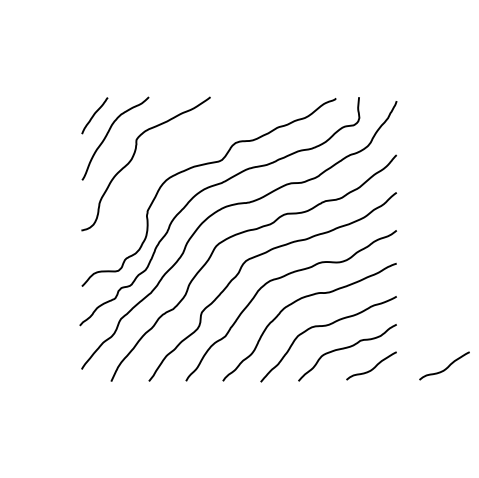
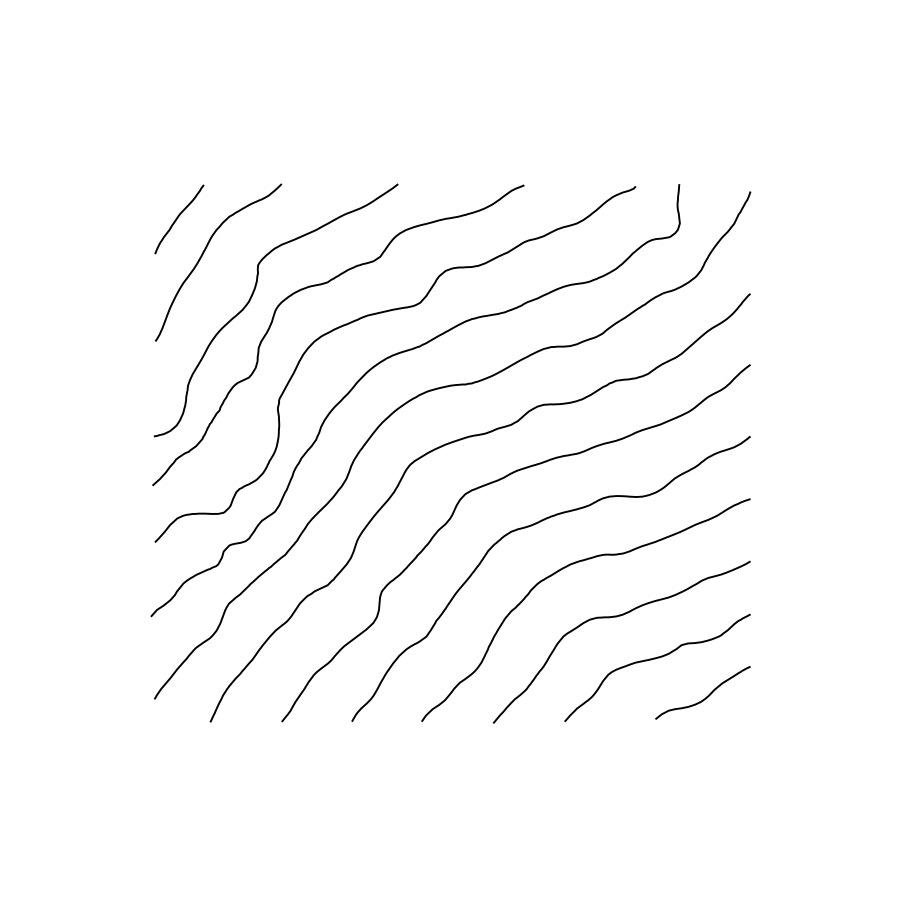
curve: (169, 151) -> (320, 286), added
curve: (446, 367) -> (844, 695), removed

